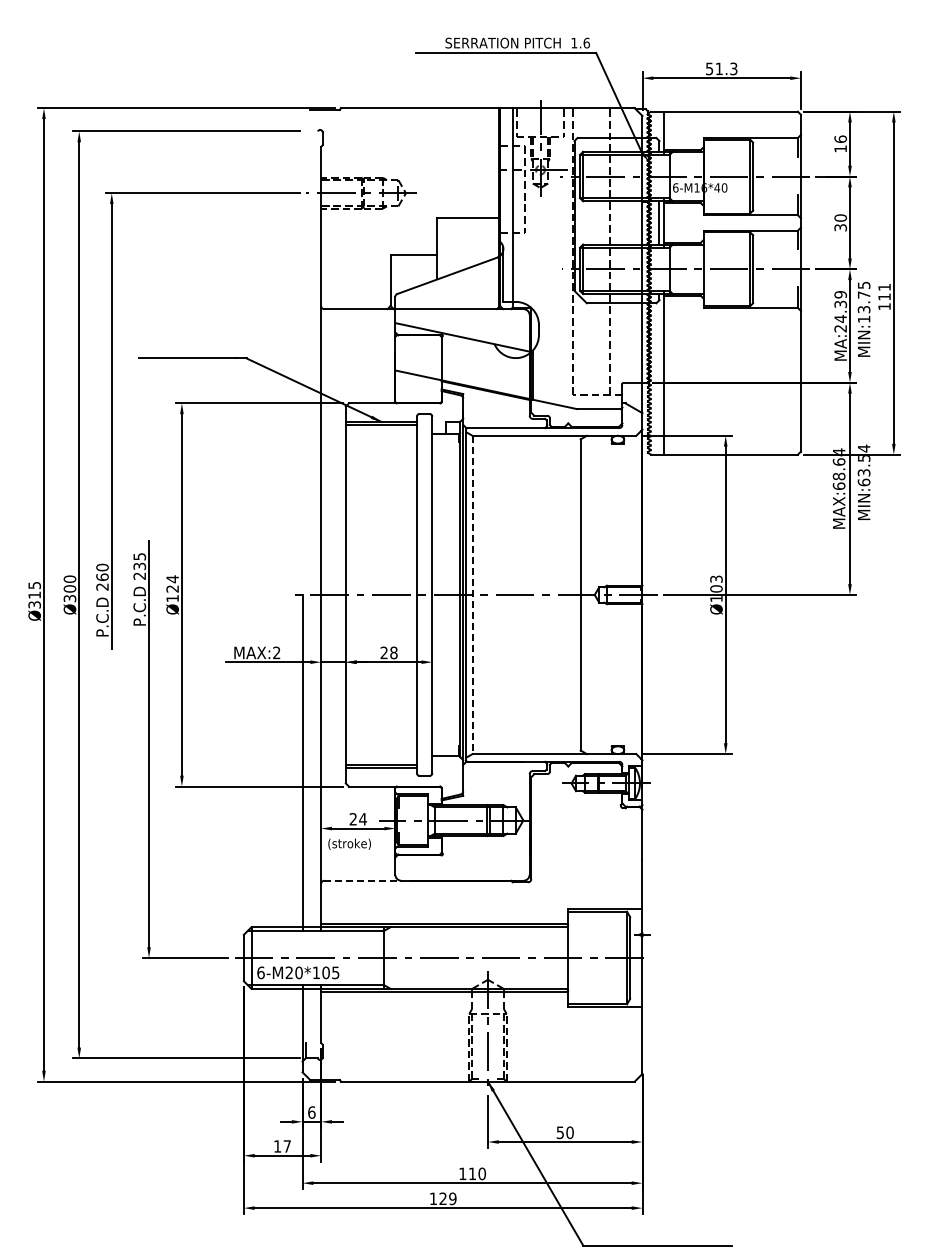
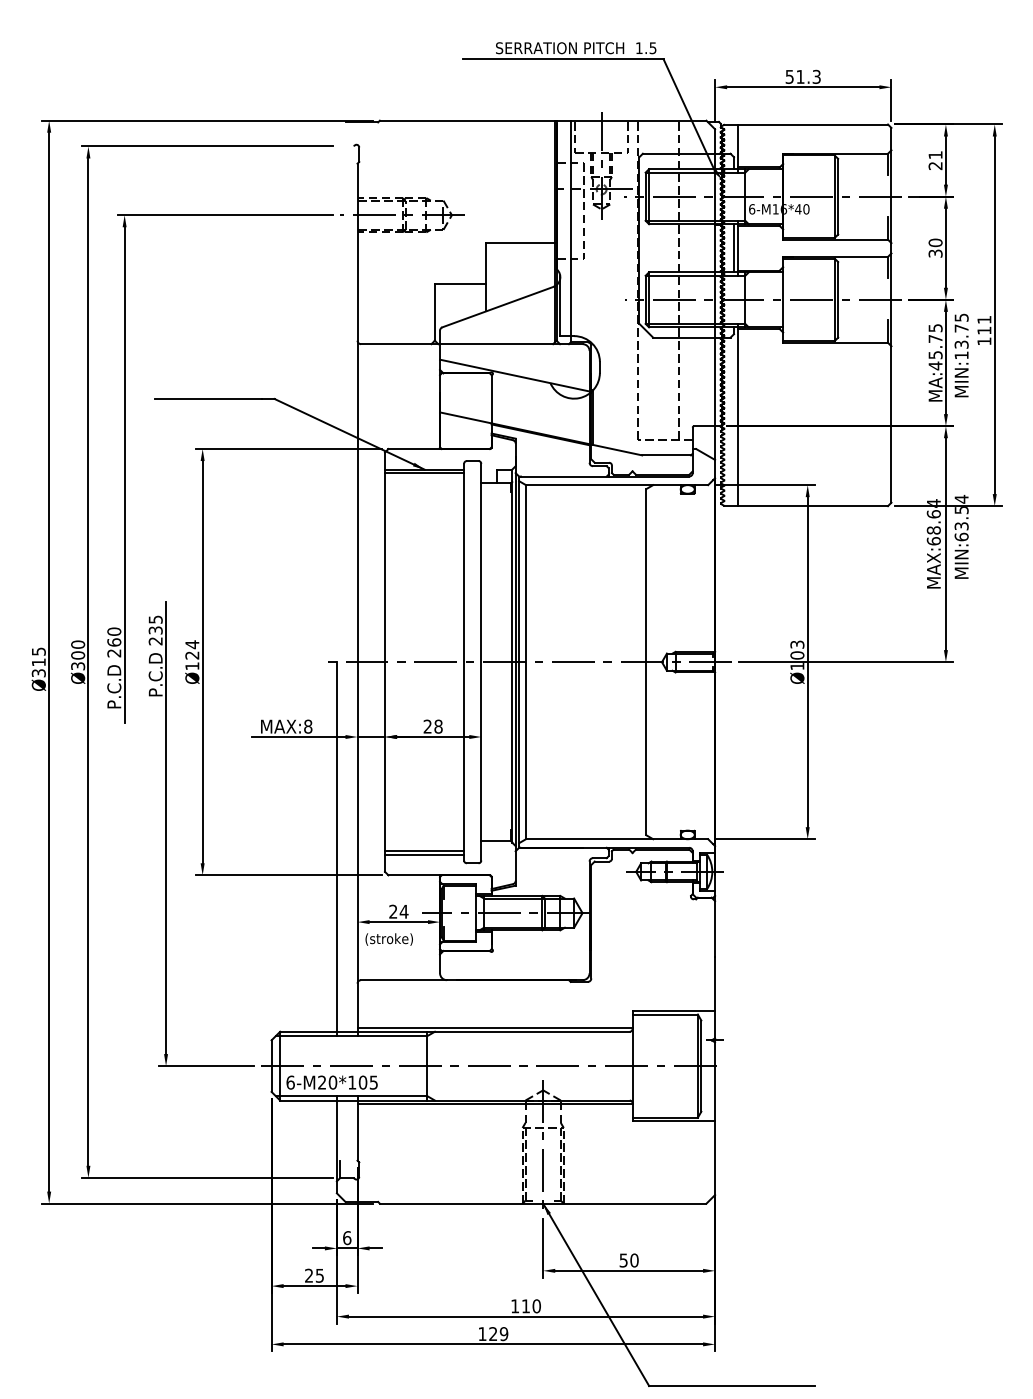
text: (586, 42) -> (652, 47), 1.6 -> 1.5
text: (840, 143) -> (935, 159), 16 -> 21
text: (840, 311) -> (935, 346), MA:24.39 -> MA:45.75
line: (472, 595) -> (525, 662), dashed -> solid
text: (276, 652) -> (307, 726), MAX:2 -> MAX:8
line: (362, 880) -> (403, 979), dashed -> solid
text: (282, 1146) -> (314, 1275), 17 -> 25

